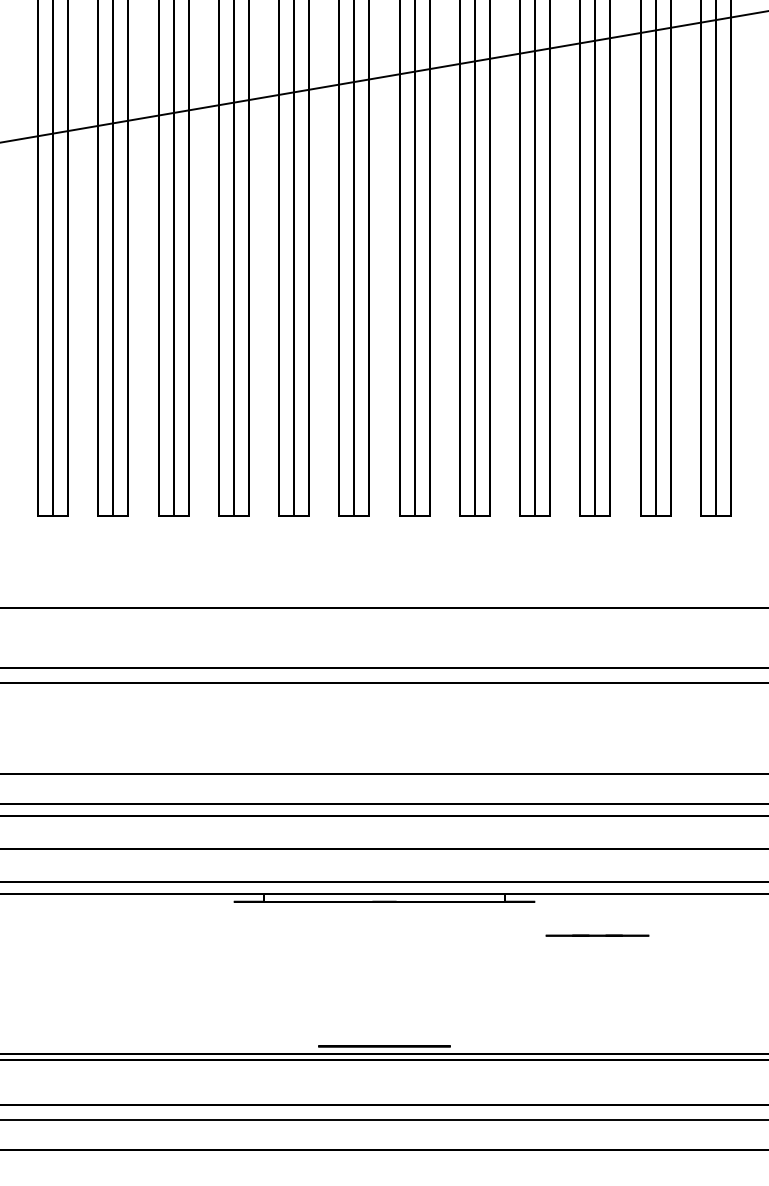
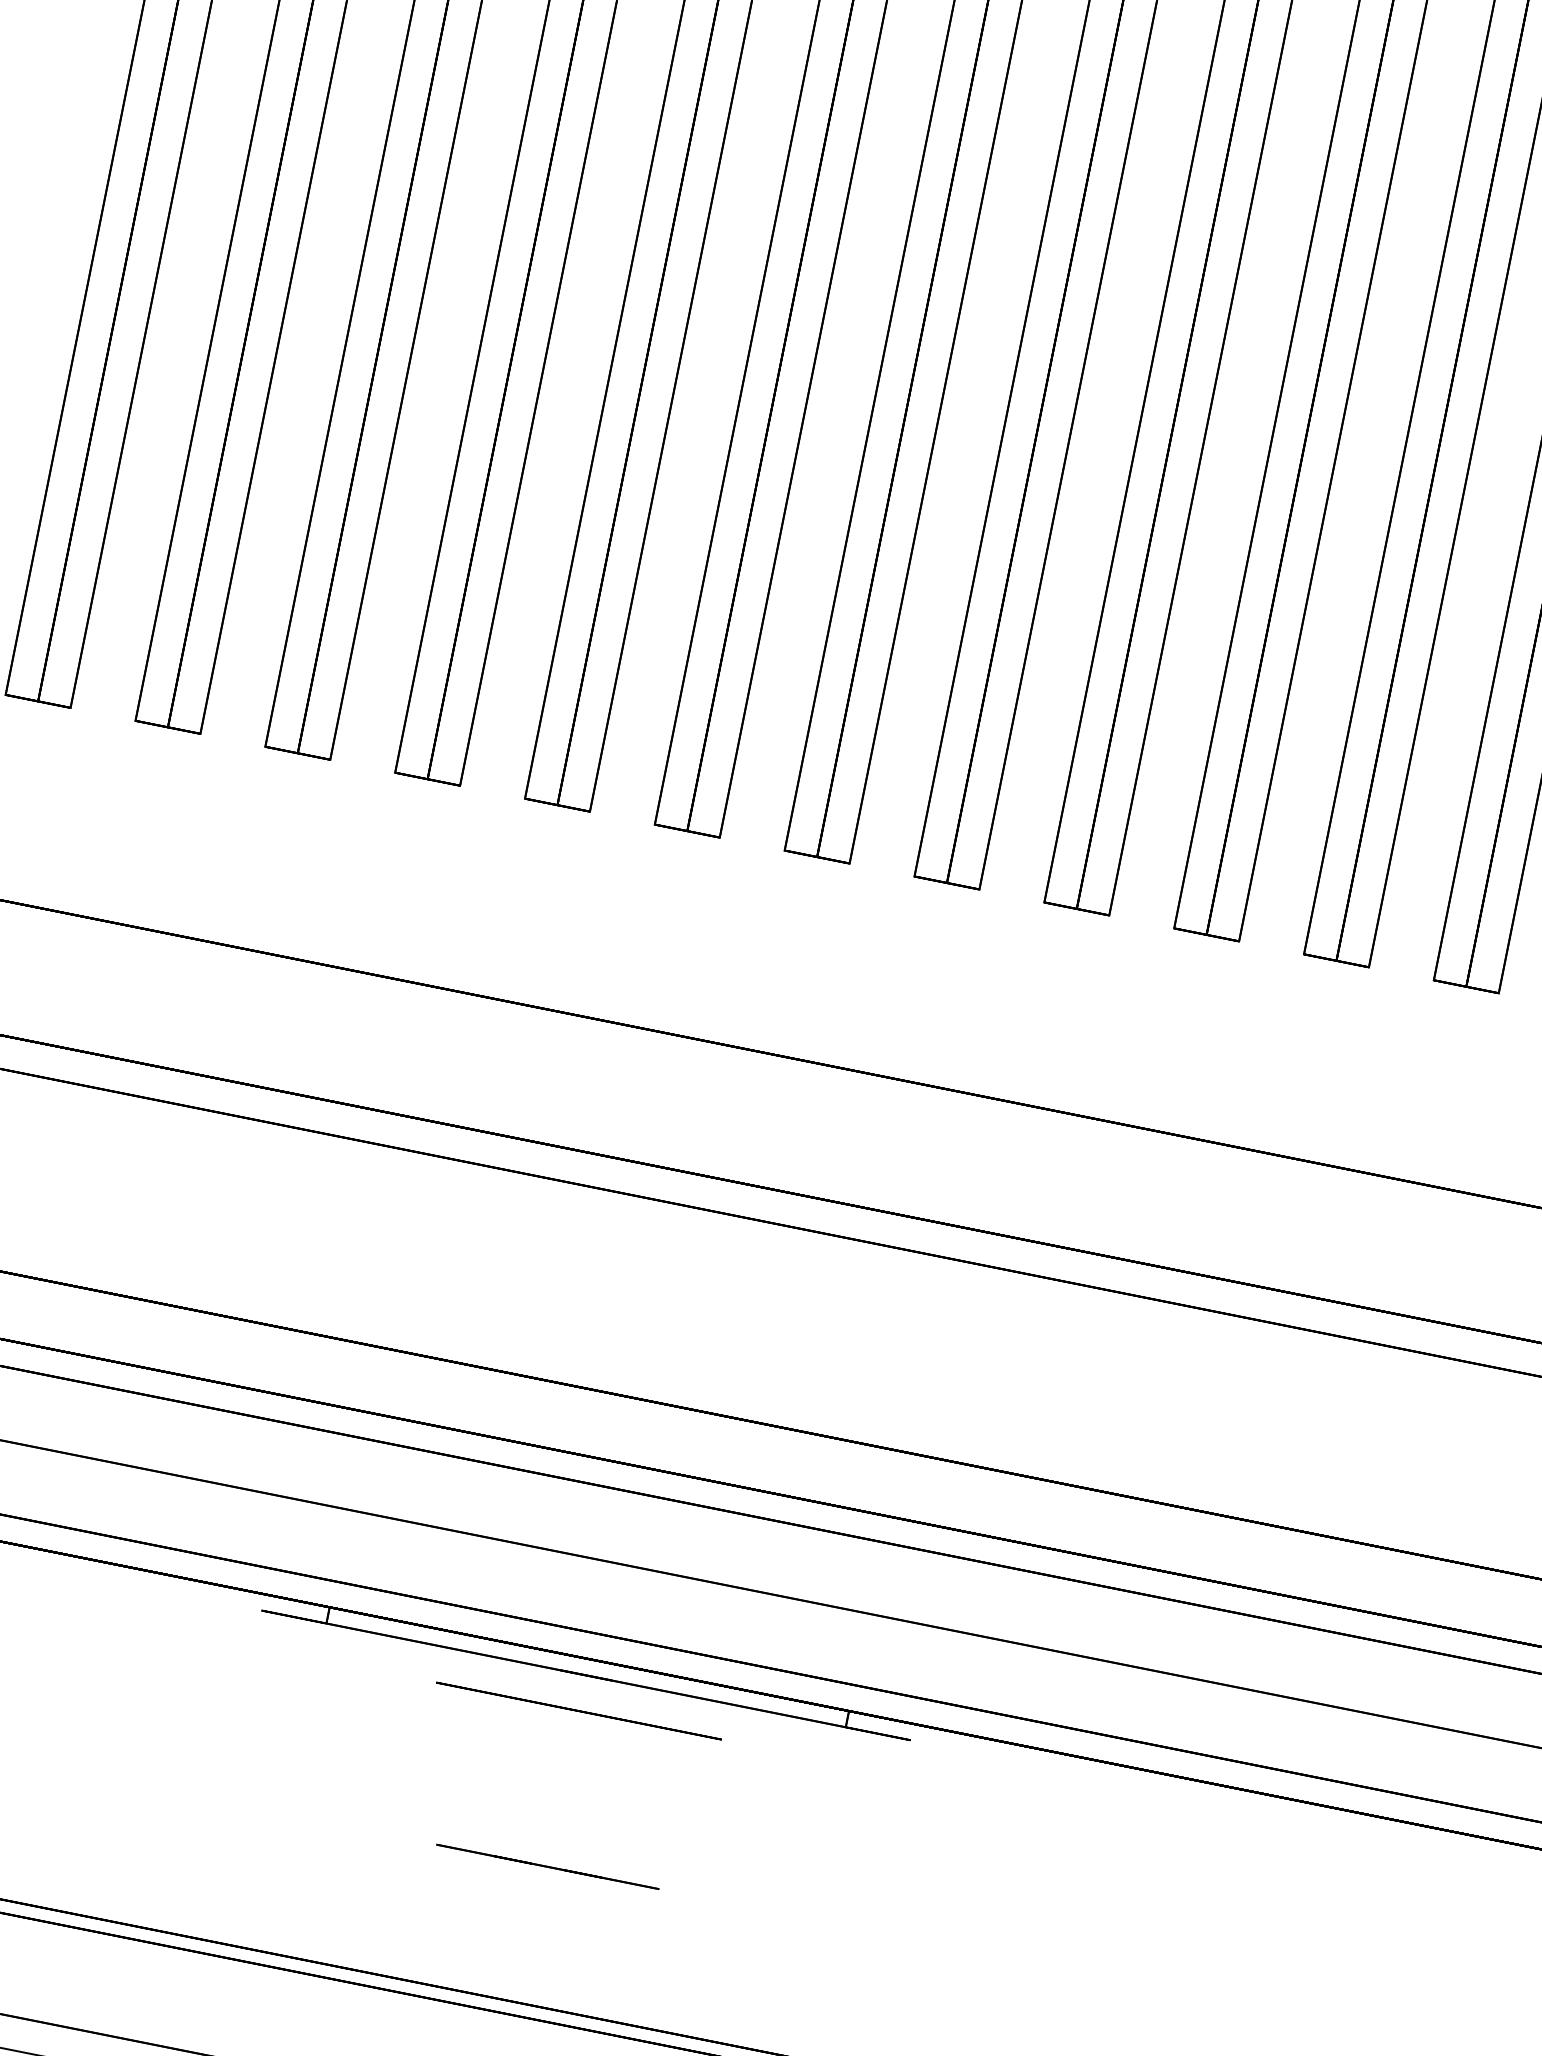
line: (597, 935) -> (547, 1866), moved
circle: (384, 1046) -> (578, 1711), moved

